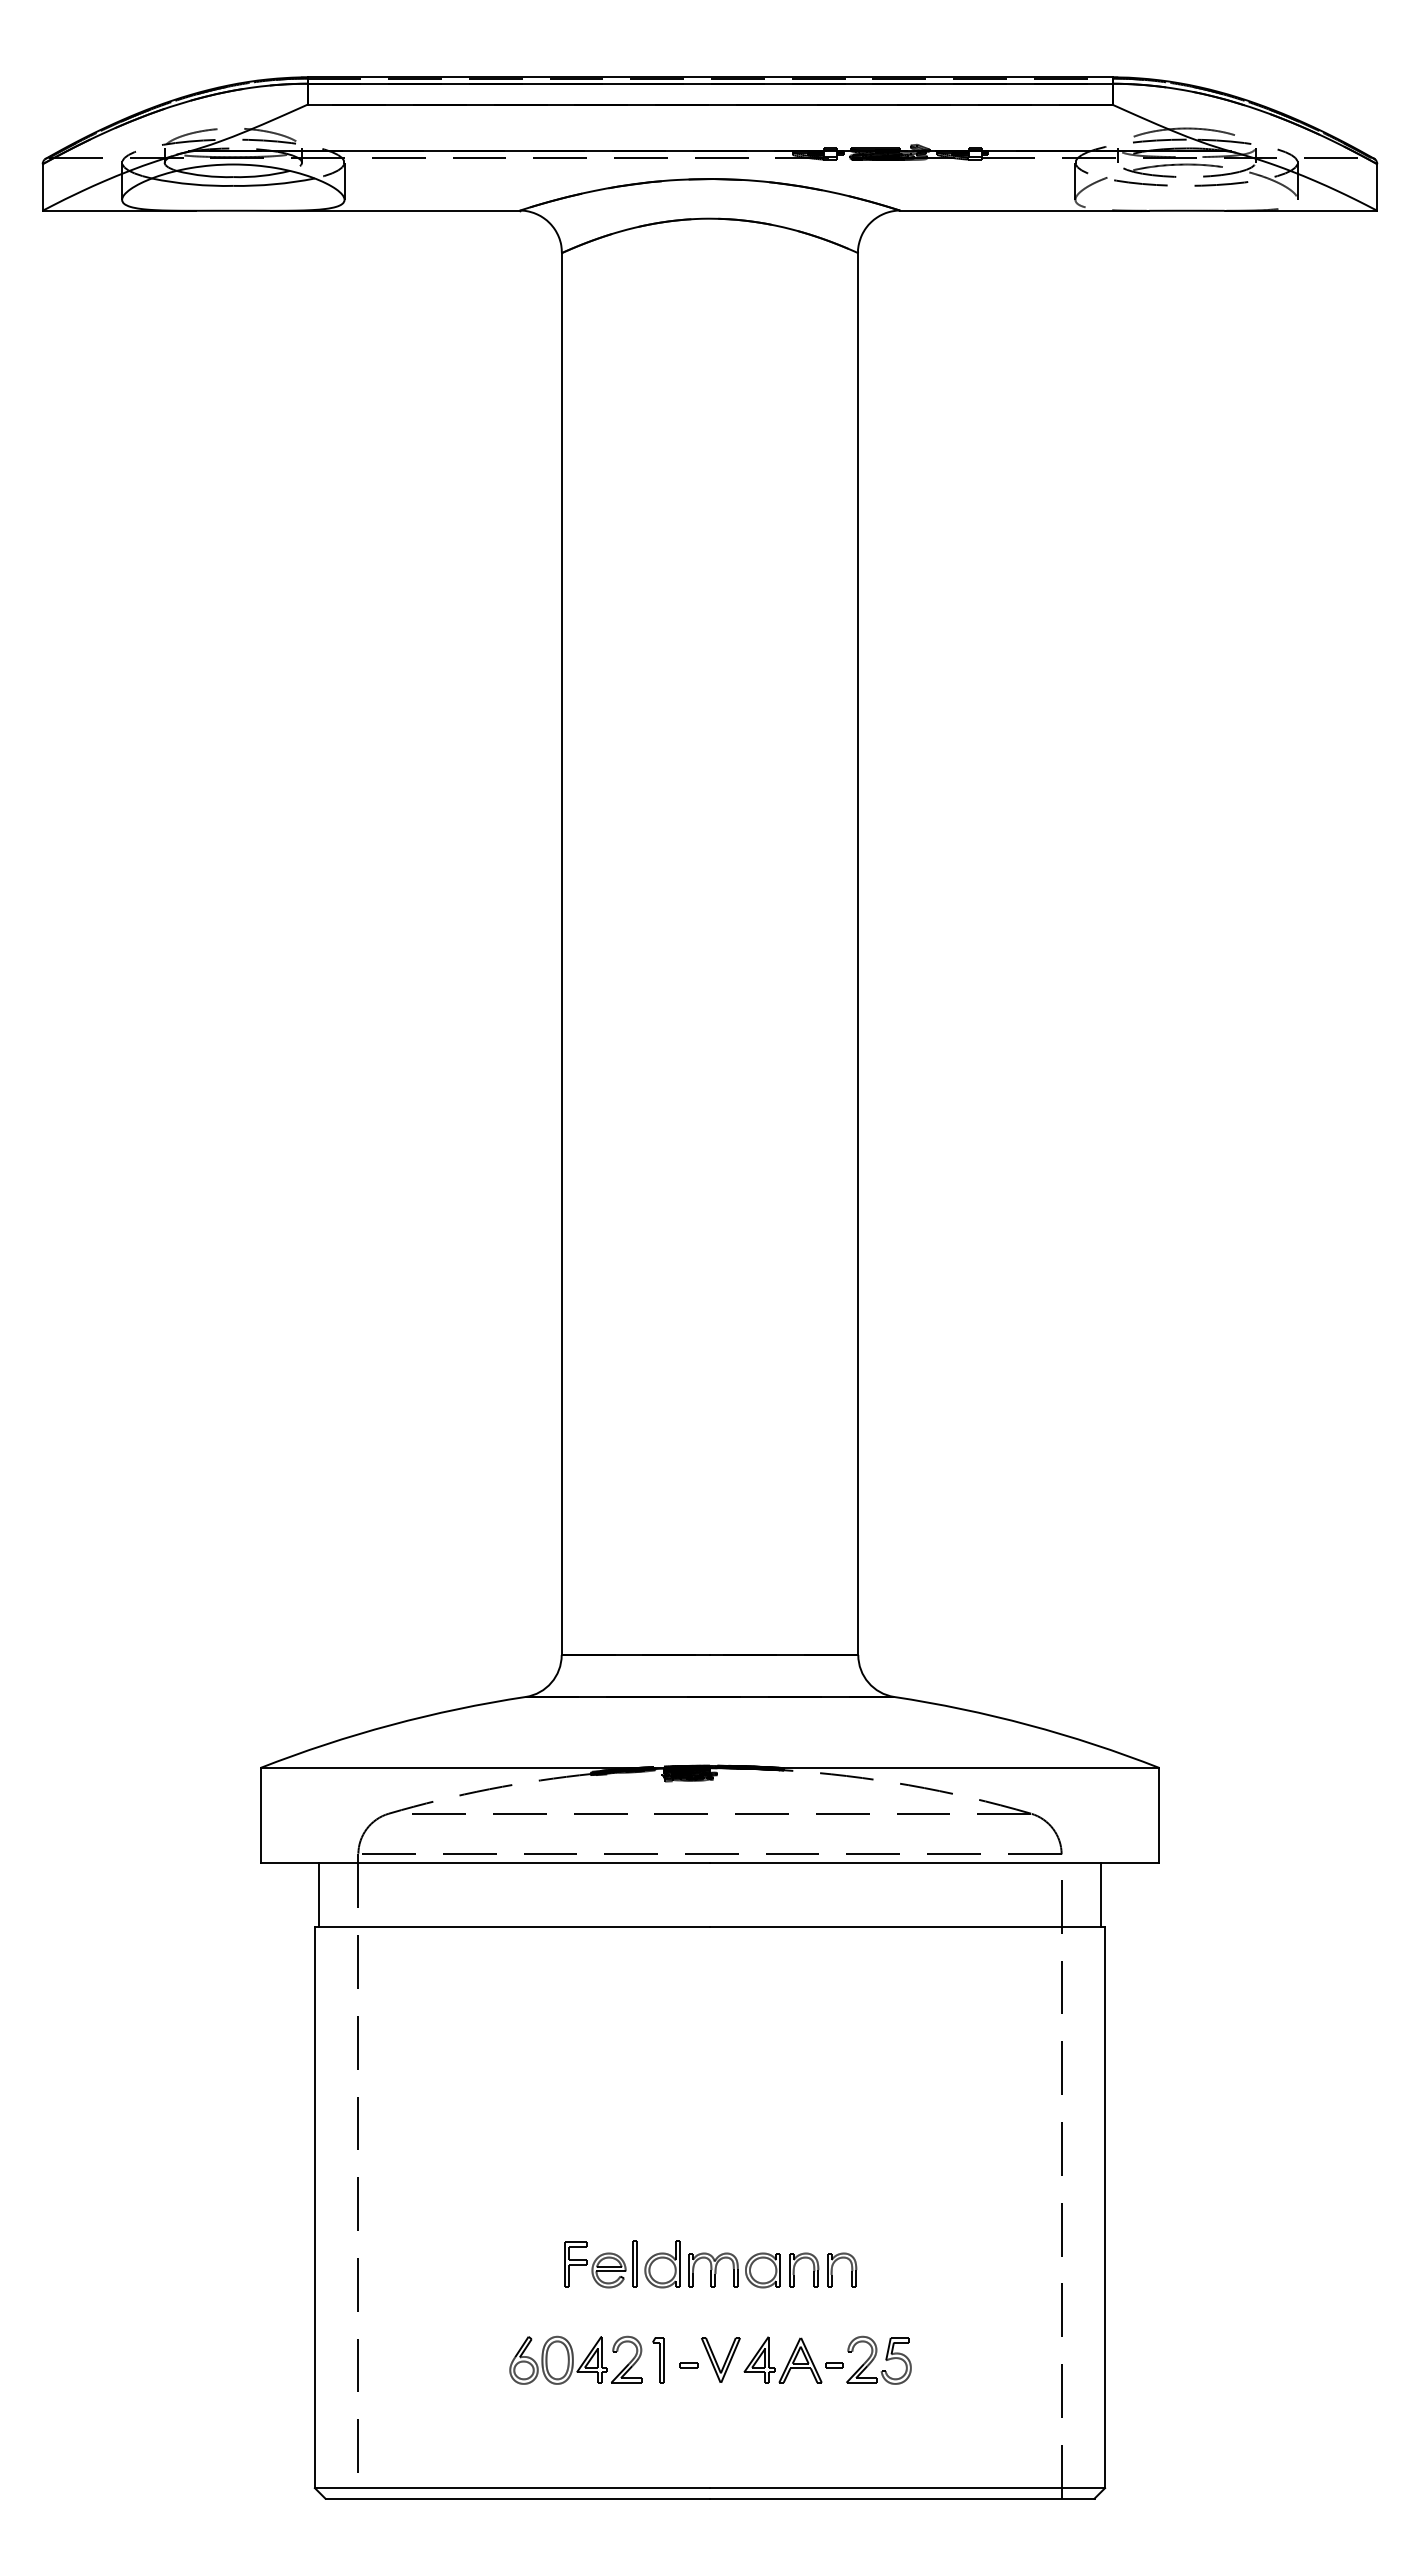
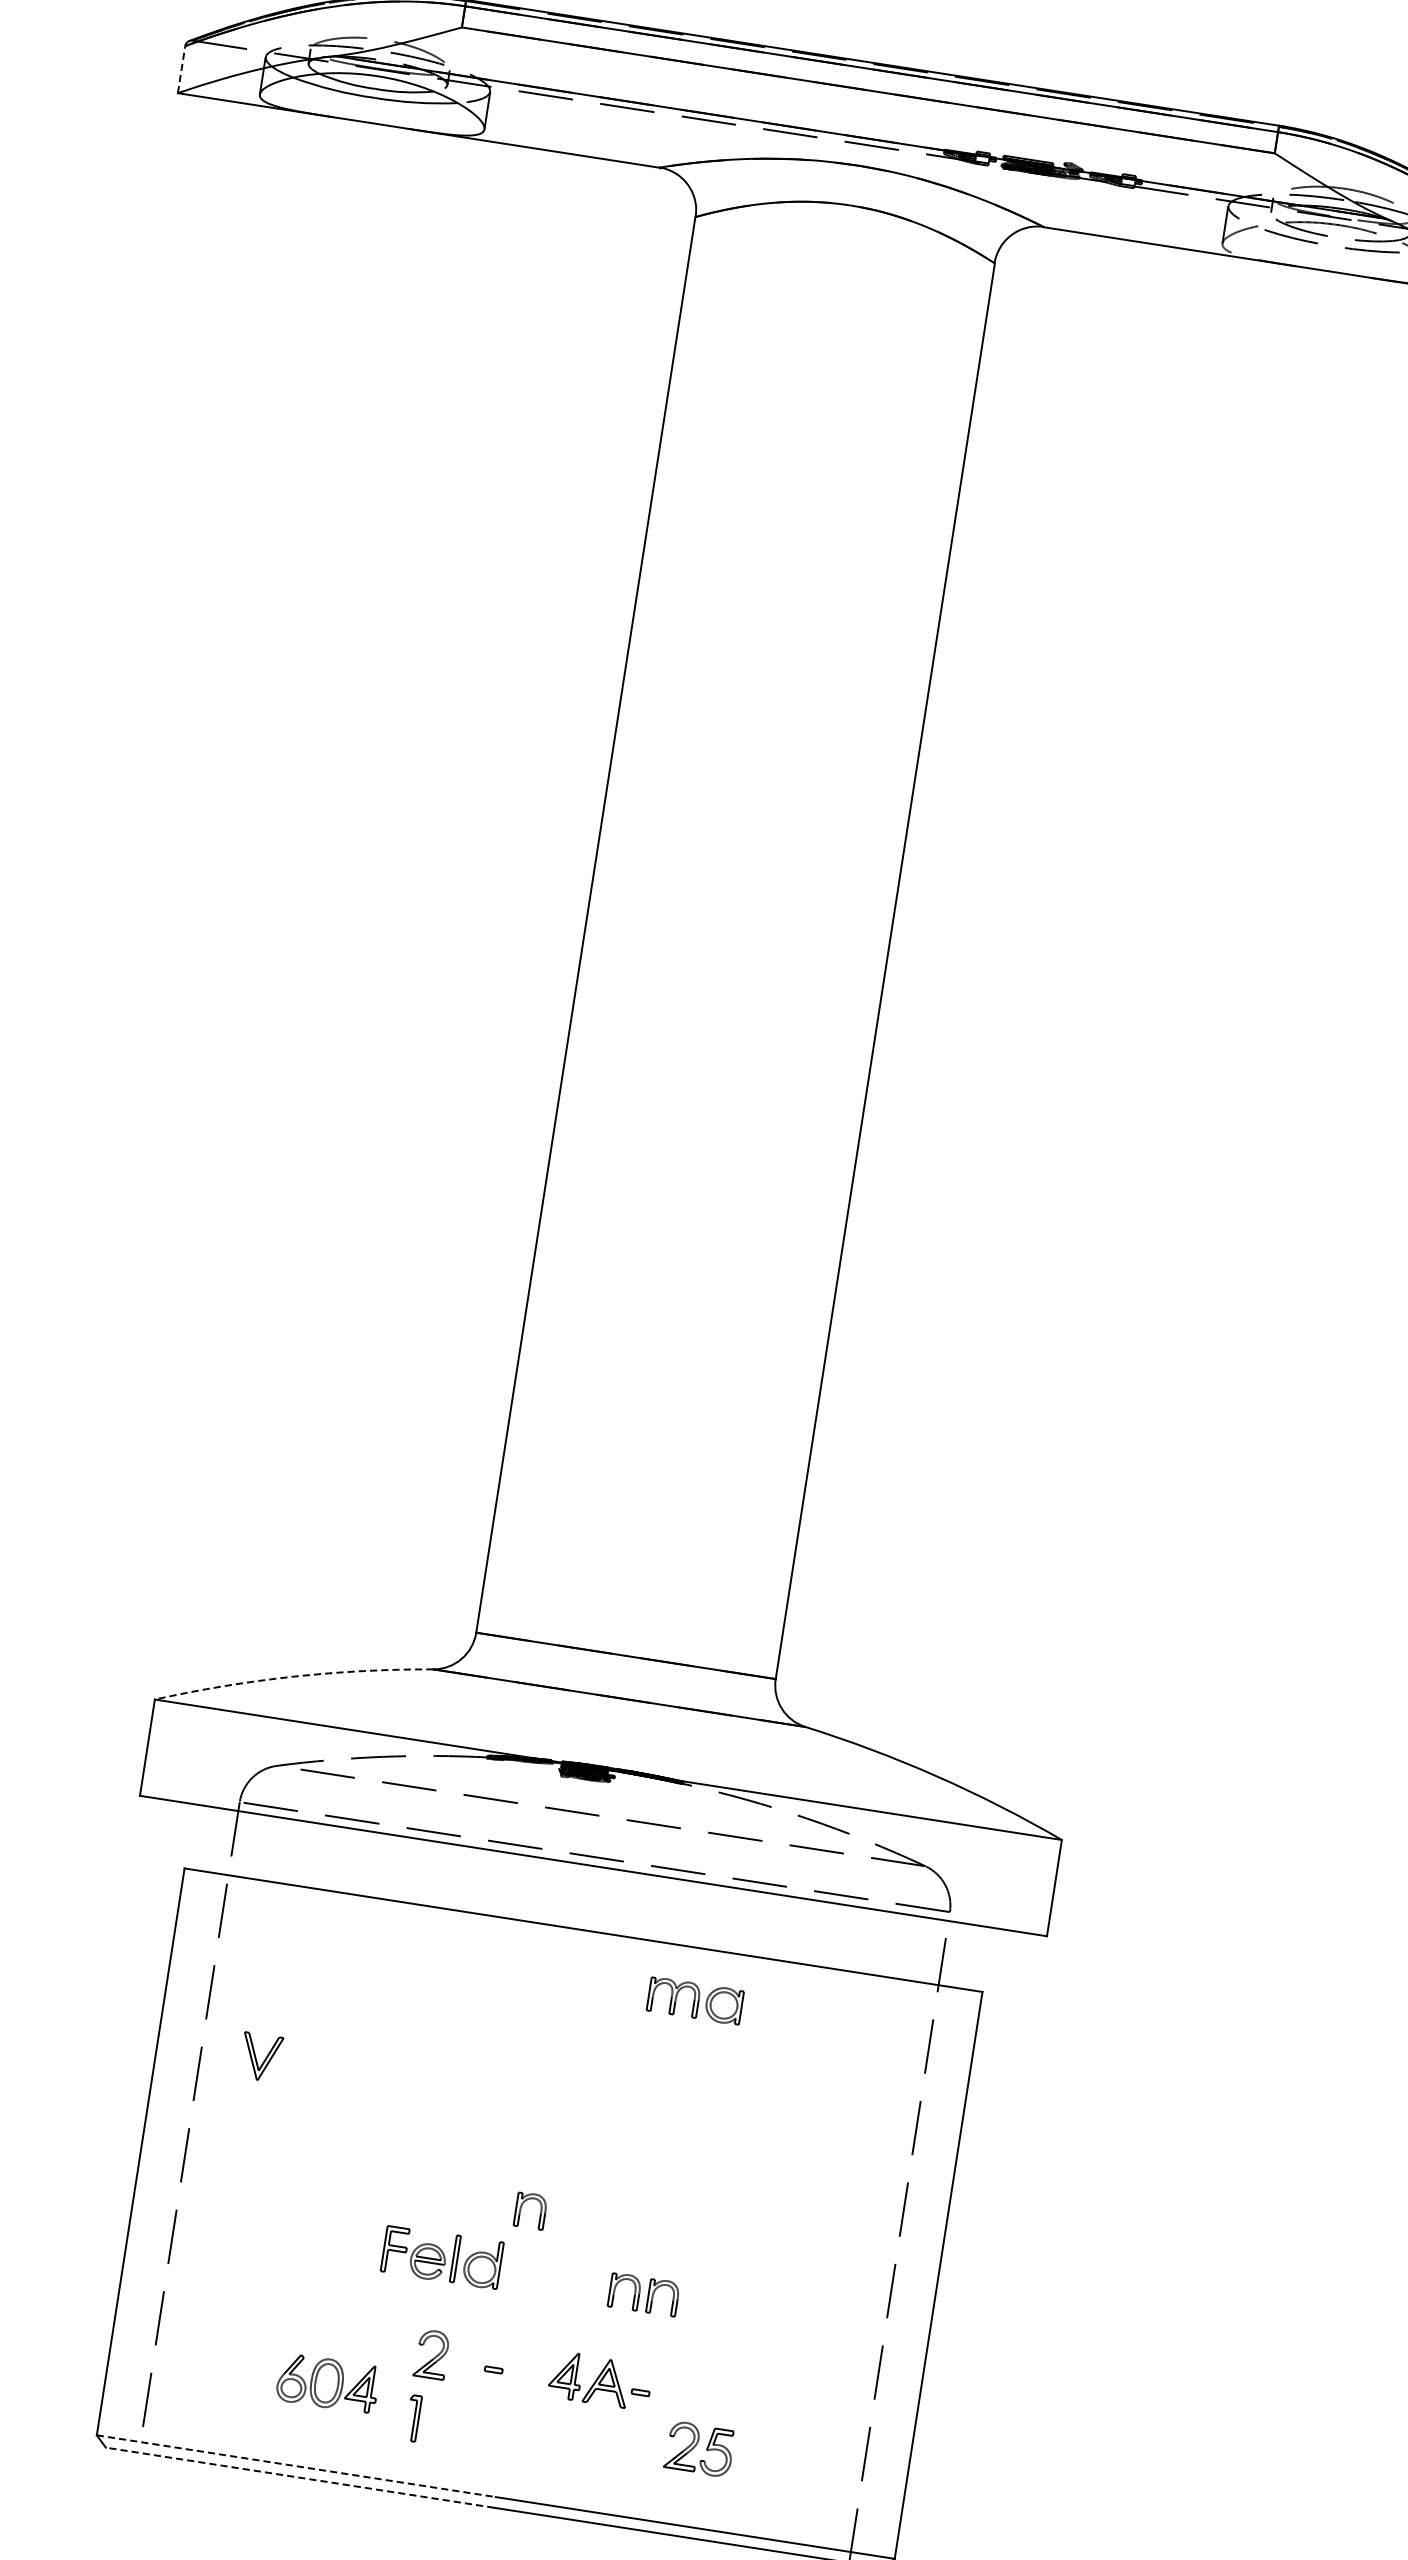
line: (42, 187) -> (181, 69), solid -> dashed
arc: (391, 1725) -> (293, 1677), solid -> dashed
line: (319, 1894) -> (194, 1836), removed
line: (1100, 1894) -> (982, 1958), removed
part: (710, 2205) -> (540, 2211), added
part: (734, 2270) -> (695, 2000), moved
part: (558, 2359) -> (327, 2382), moved
part: (720, 2359) -> (260, 2056), moved
part: (878, 2359) -> (699, 2448), moved
part: (658, 2360) -> (413, 2418), moved
line: (512, 2488) -> (296, 2466), solid -> dashed
line: (517, 2498) -> (299, 2477), solid -> dashed

